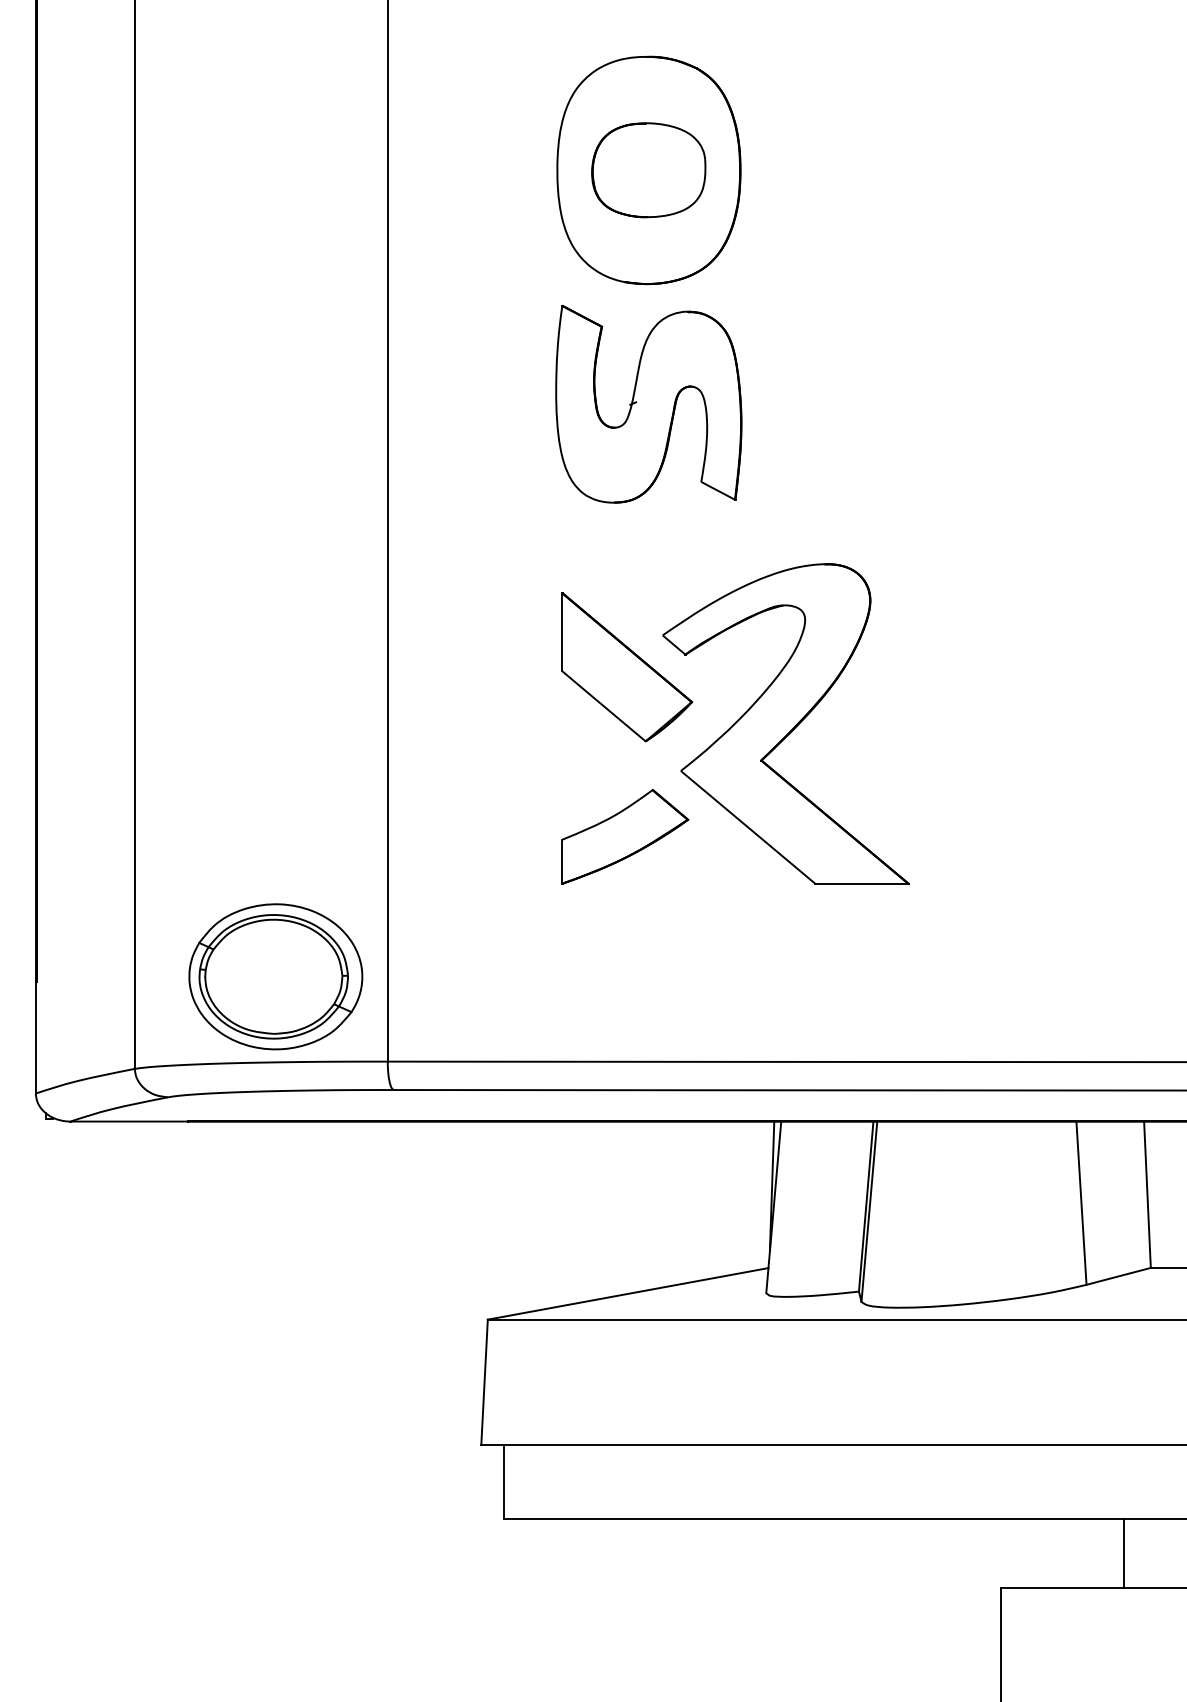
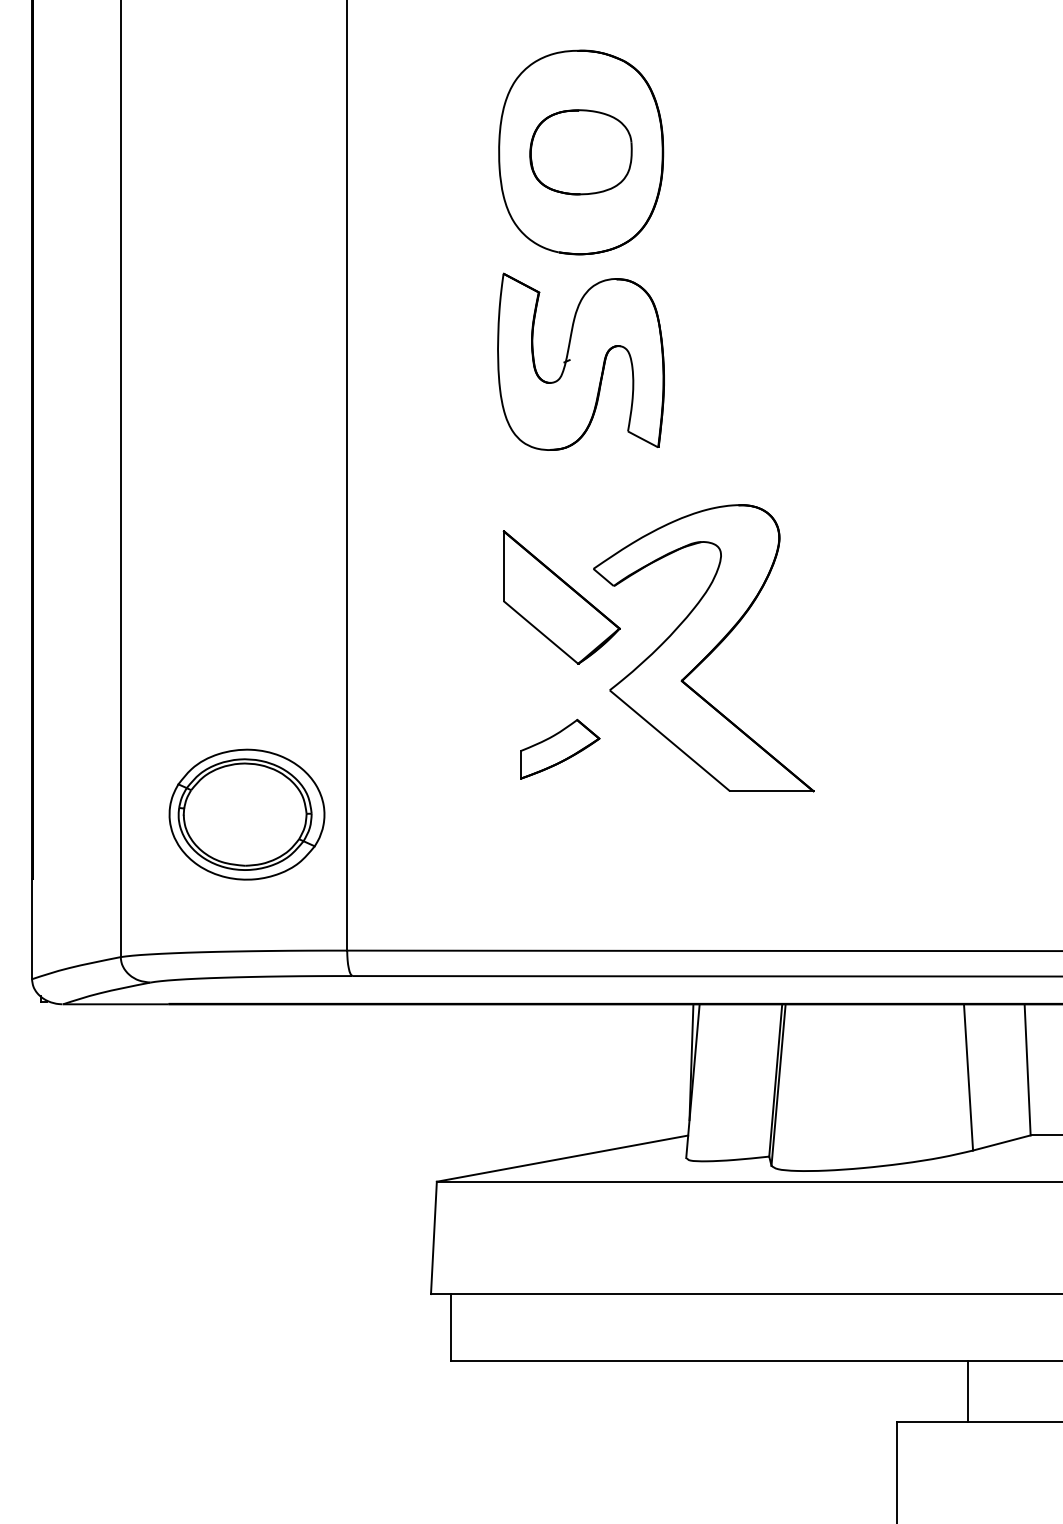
part: (625, 836) -> (560, 749), size x0.7
part: (275, 976) -> (246, 814), moved
line: (1123, 1553) -> (967, 1391), moved

